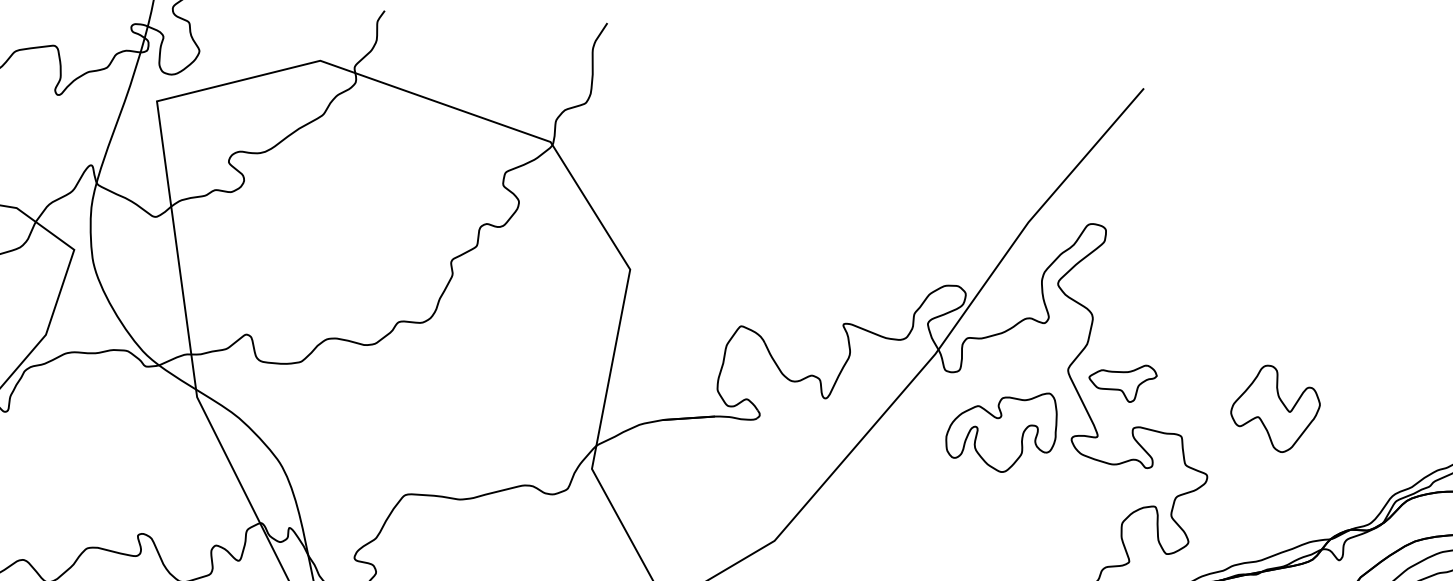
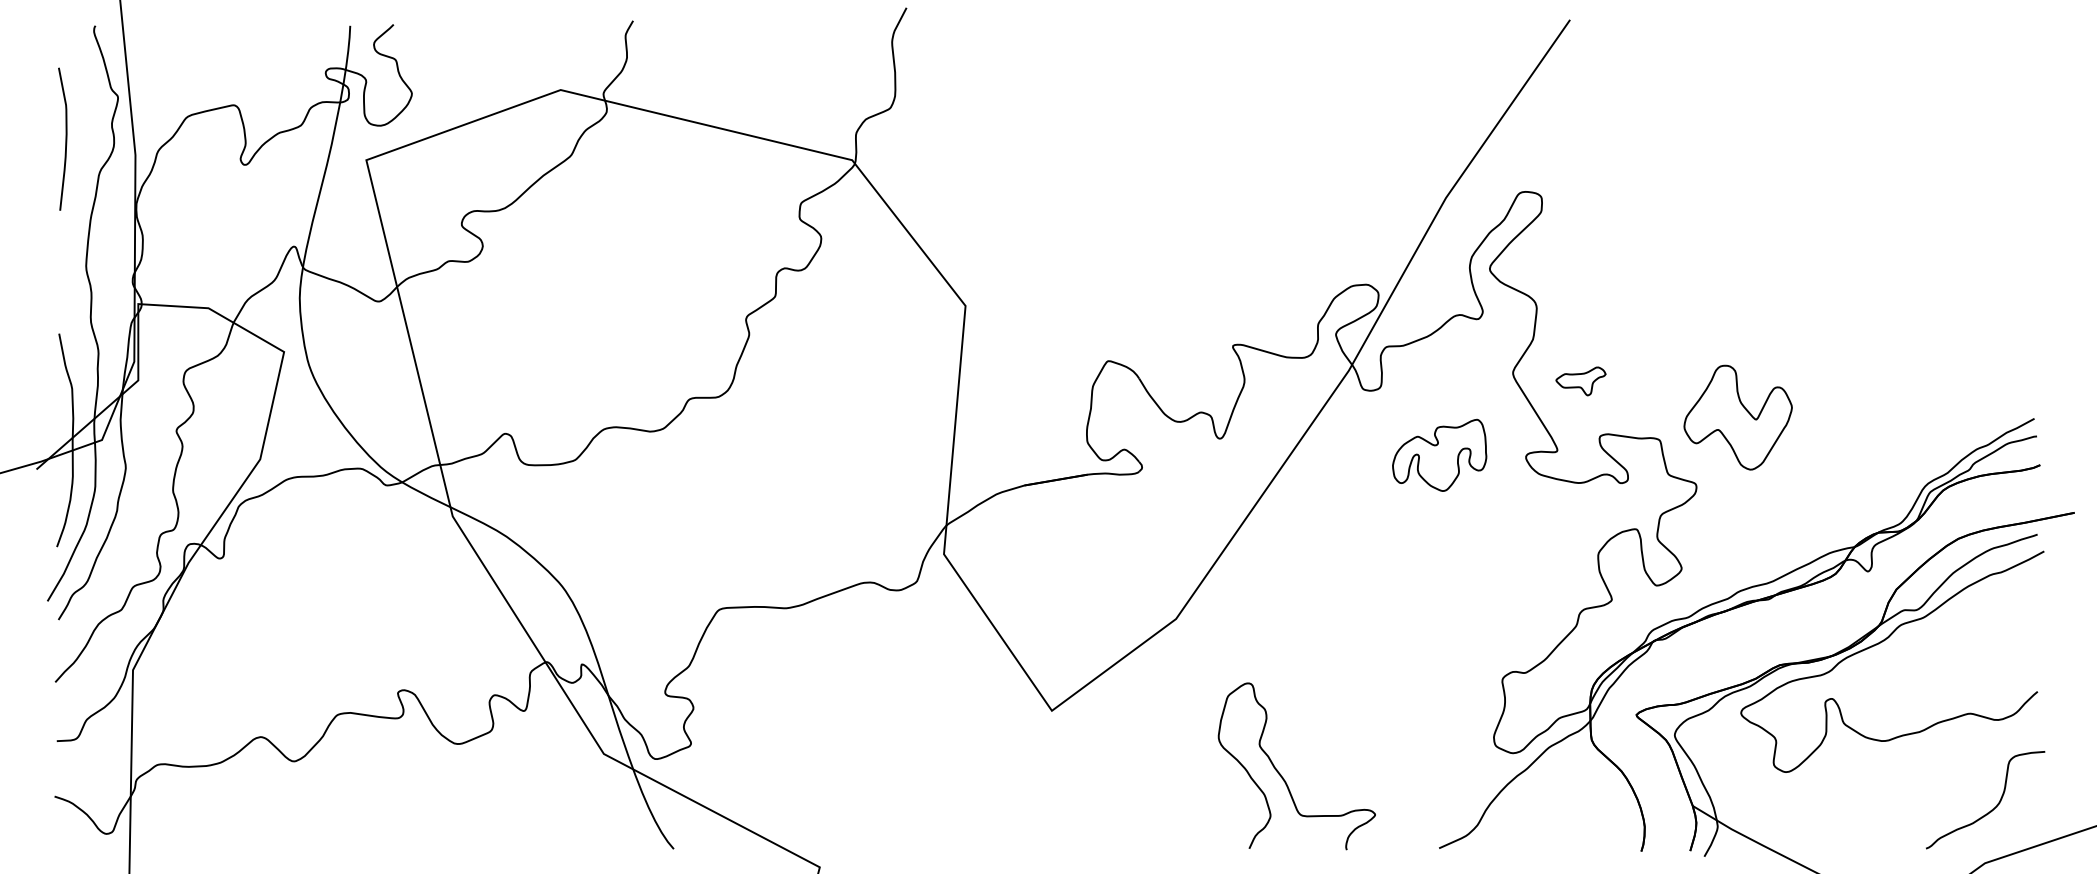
part: (1122, 382) -> (1580, 381), size x0.6
part: (1274, 408) -> (1737, 417), moved
part: (1001, 430) -> (1439, 455), size x0.7

